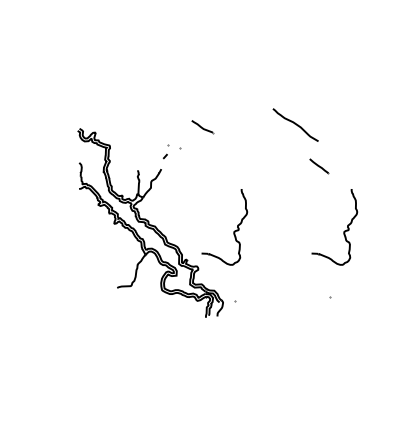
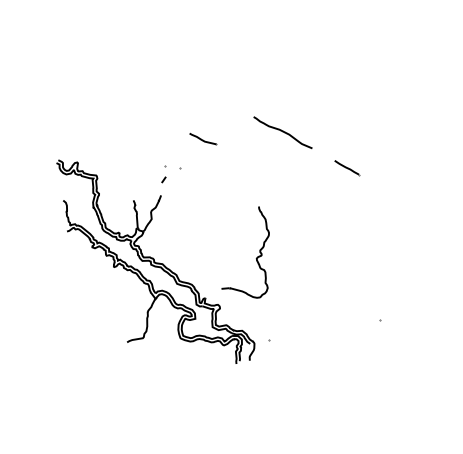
curve: (295, 124) -> (282, 132), moved
part: (343, 231) -> (385, 241), removed

